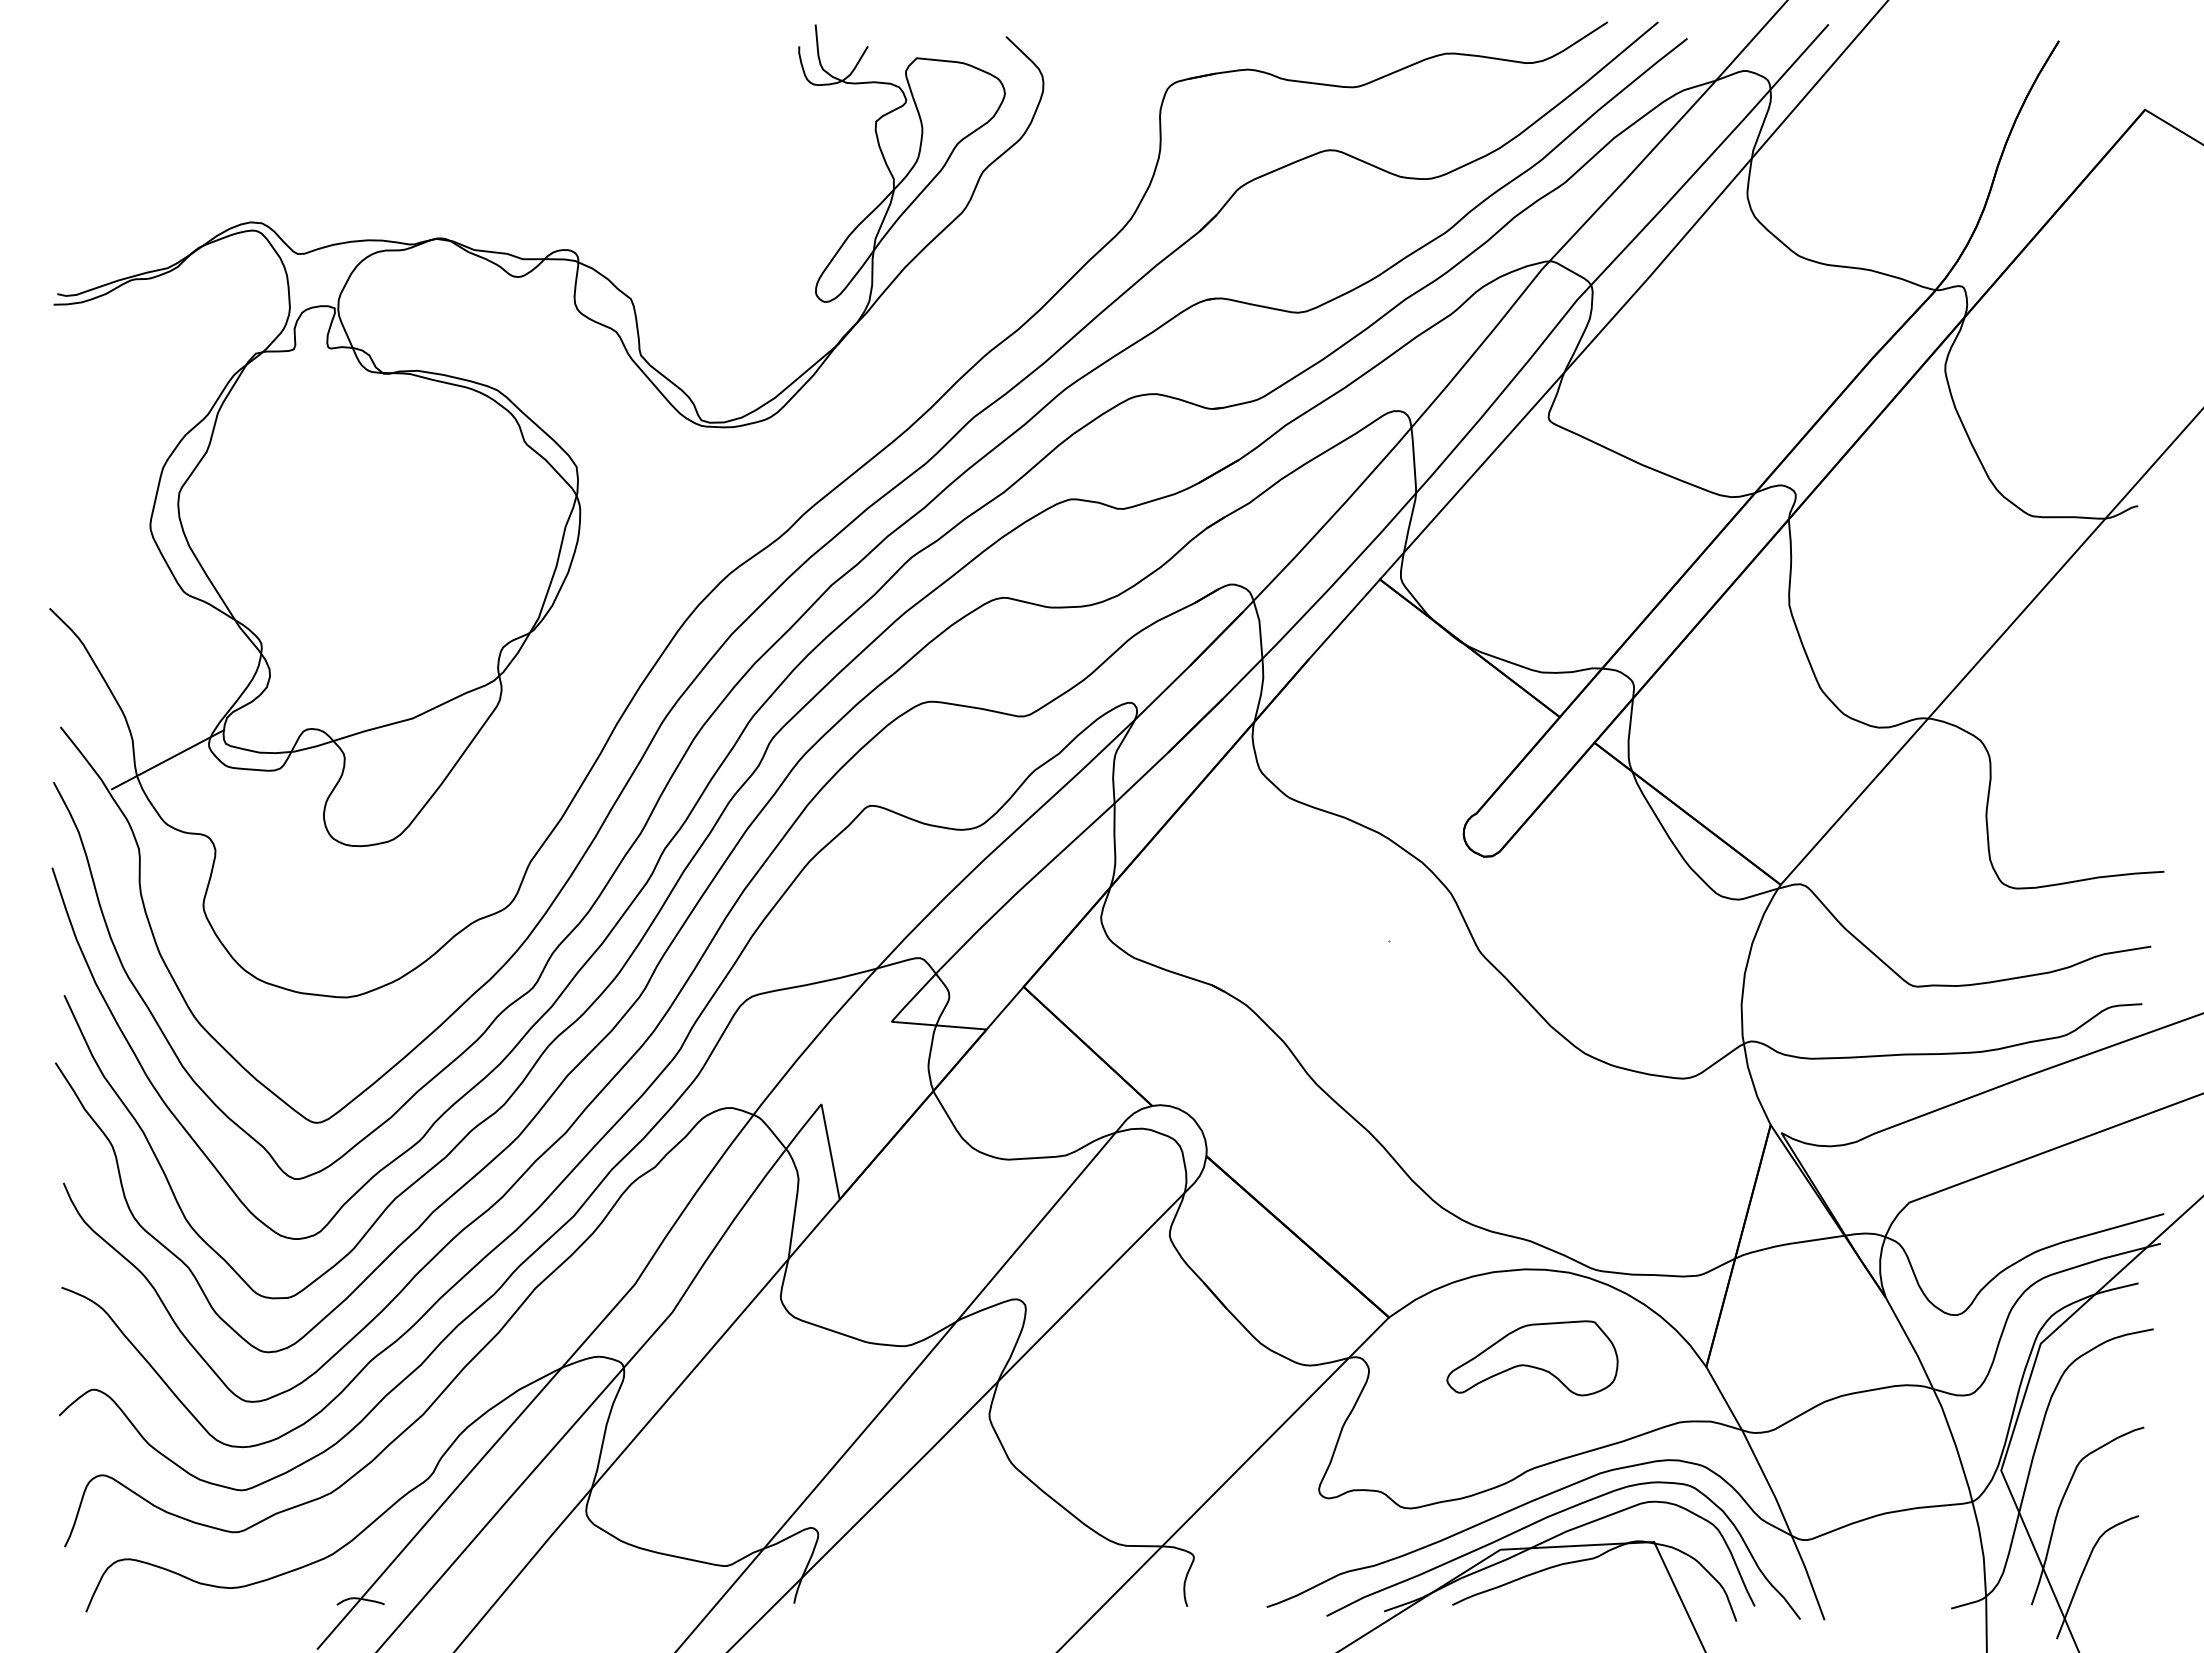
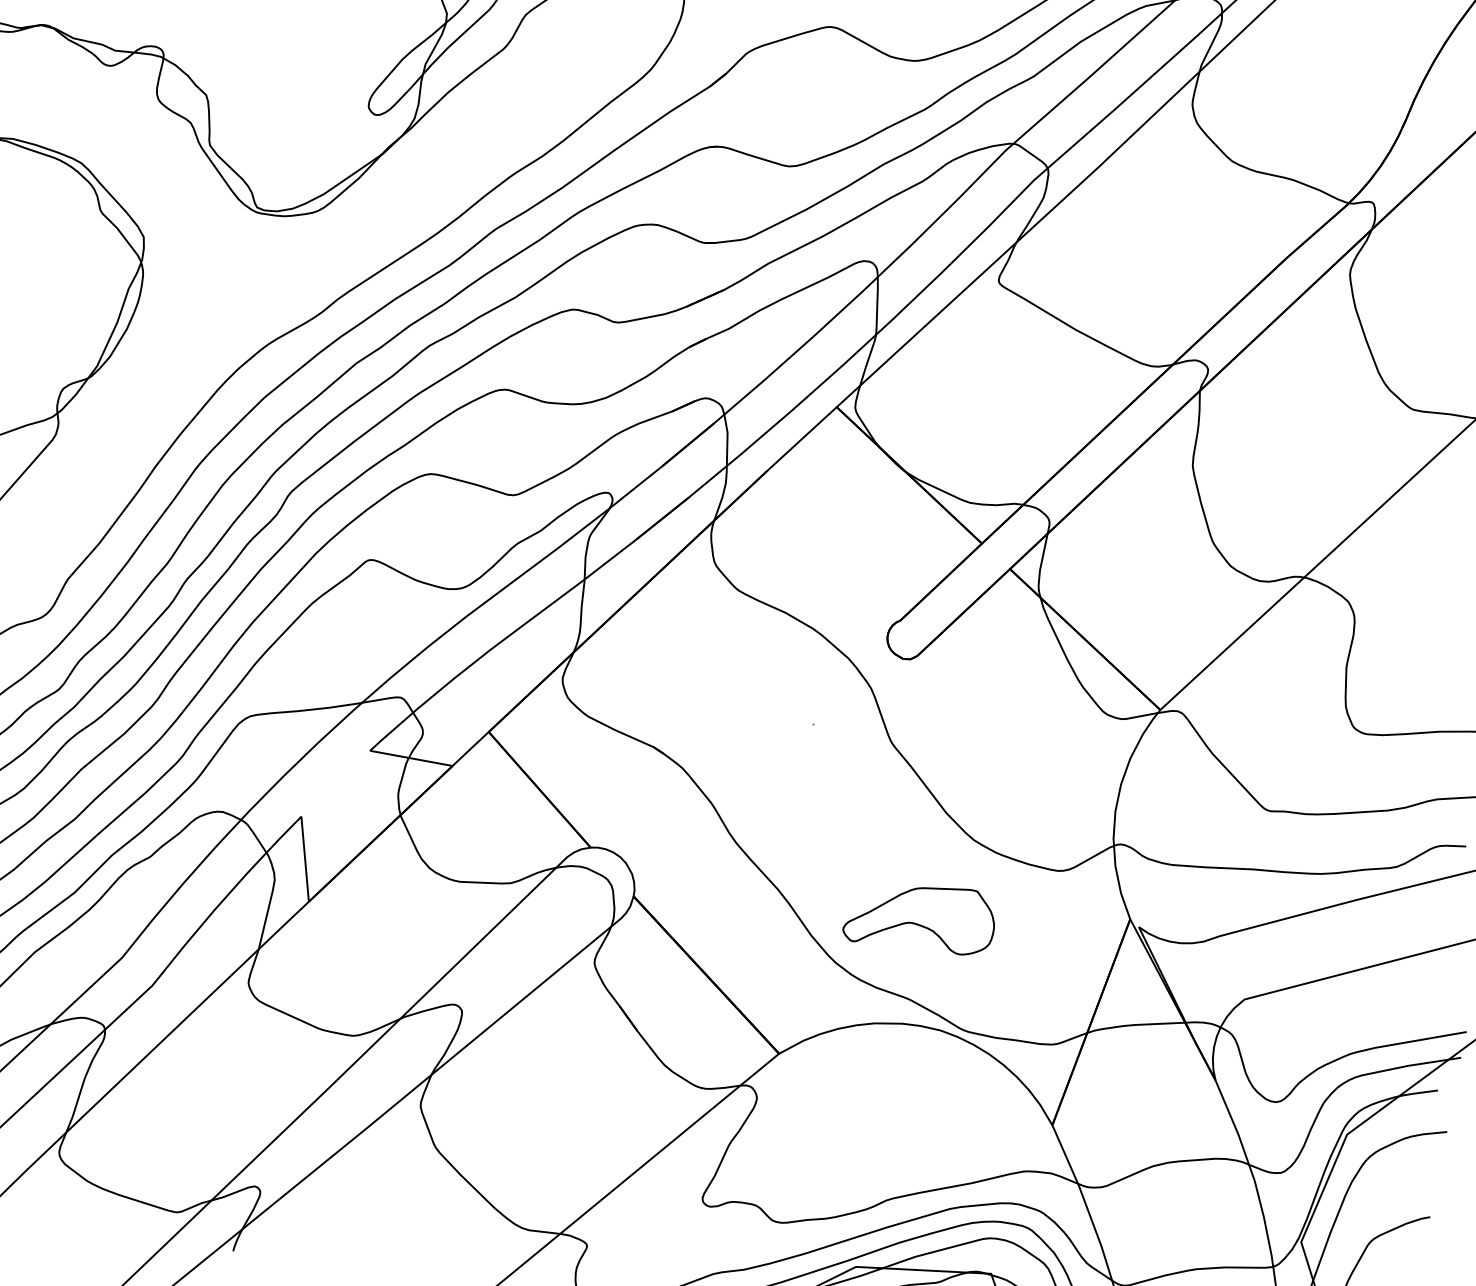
part: (1532, 1358) -> (919, 917), moved

